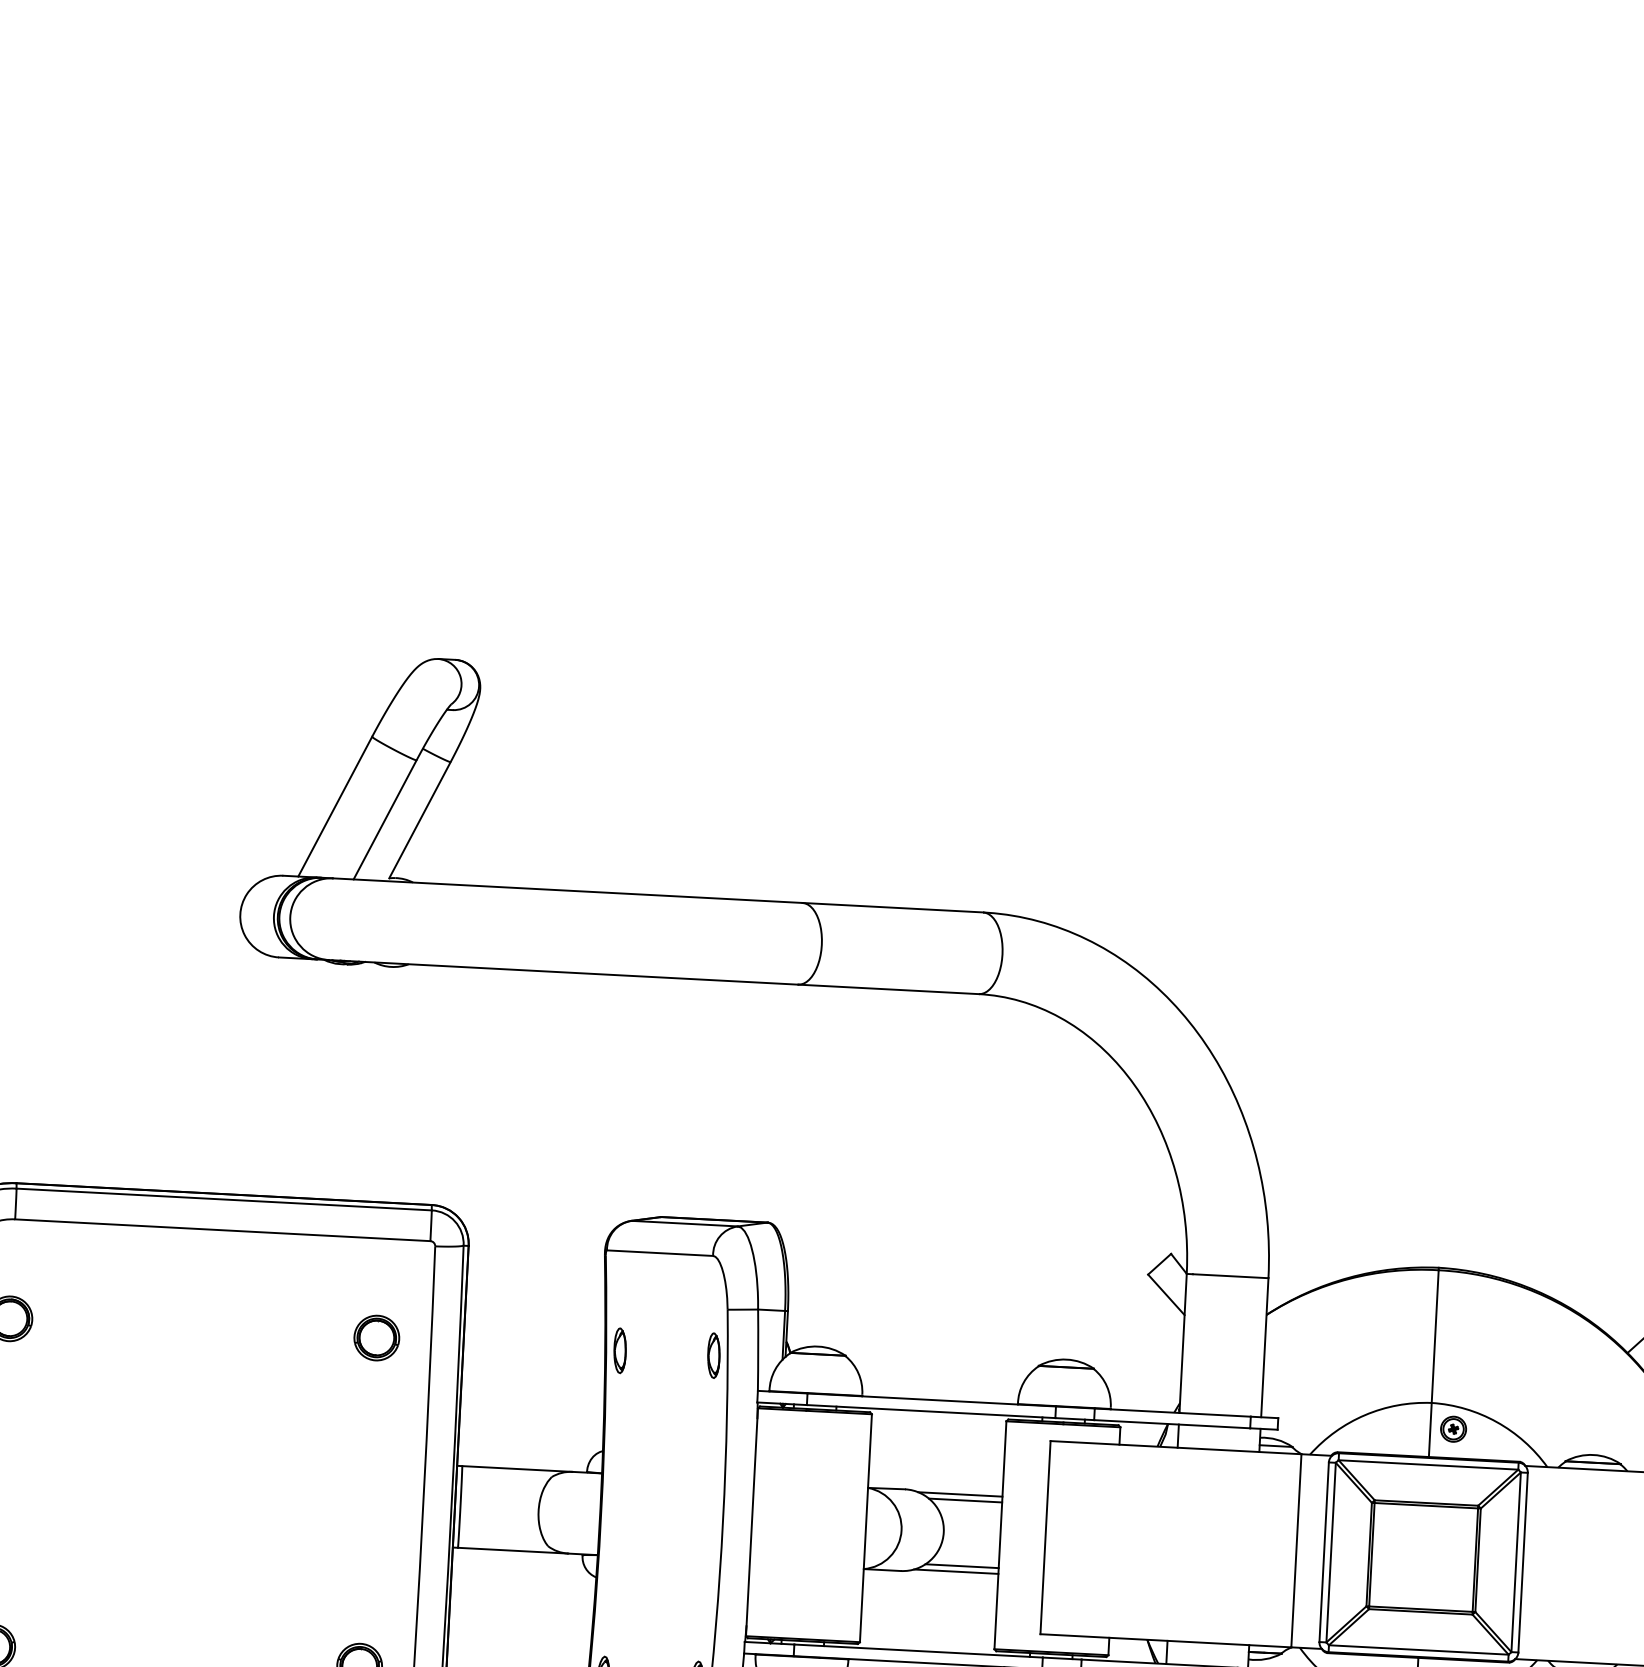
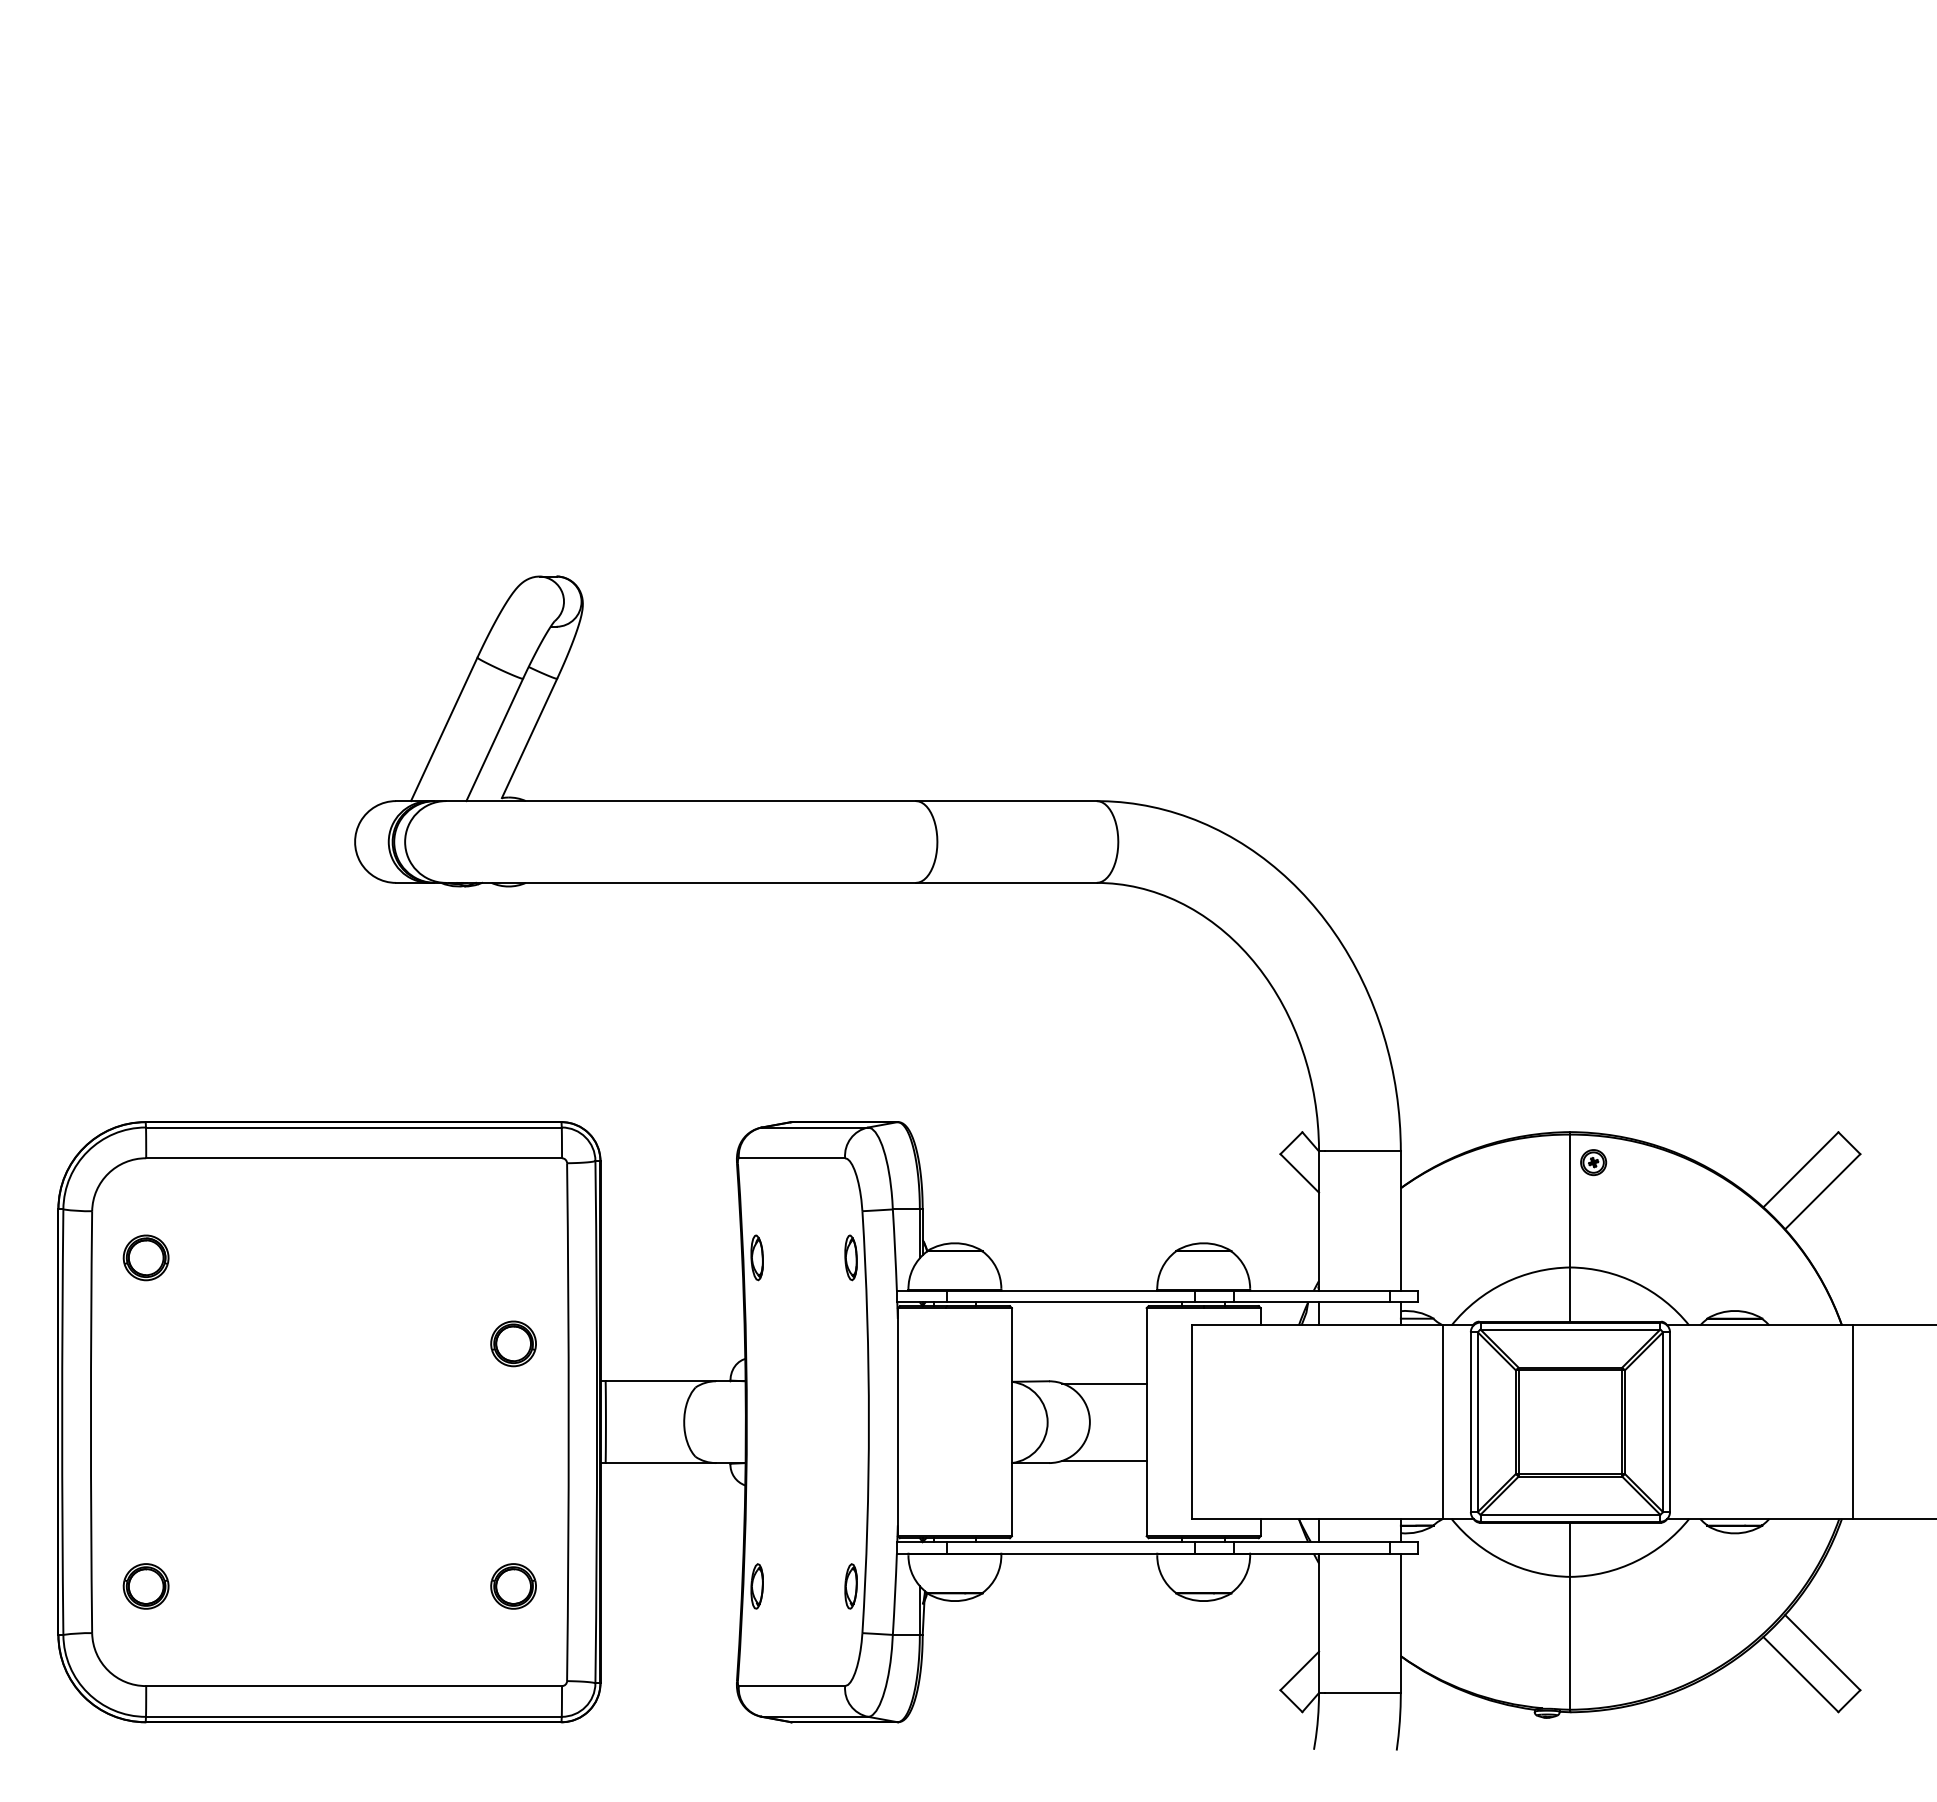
part: (376, 1337) -> (513, 1343), moved
part: (1453, 1429) -> (1593, 1162), moved
line: (965, 1500) -> (1109, 1389), removed
line: (961, 1566) -> (1109, 1455), removed

